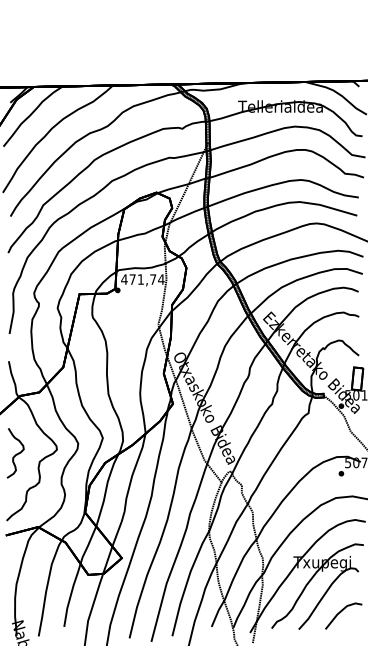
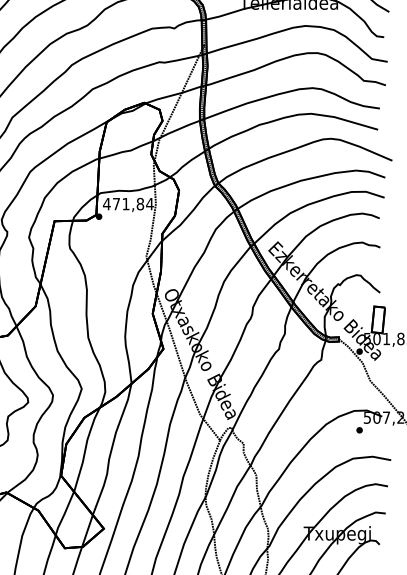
text: (153, 279) -> (140, 204), 471,74 -> 471,84

